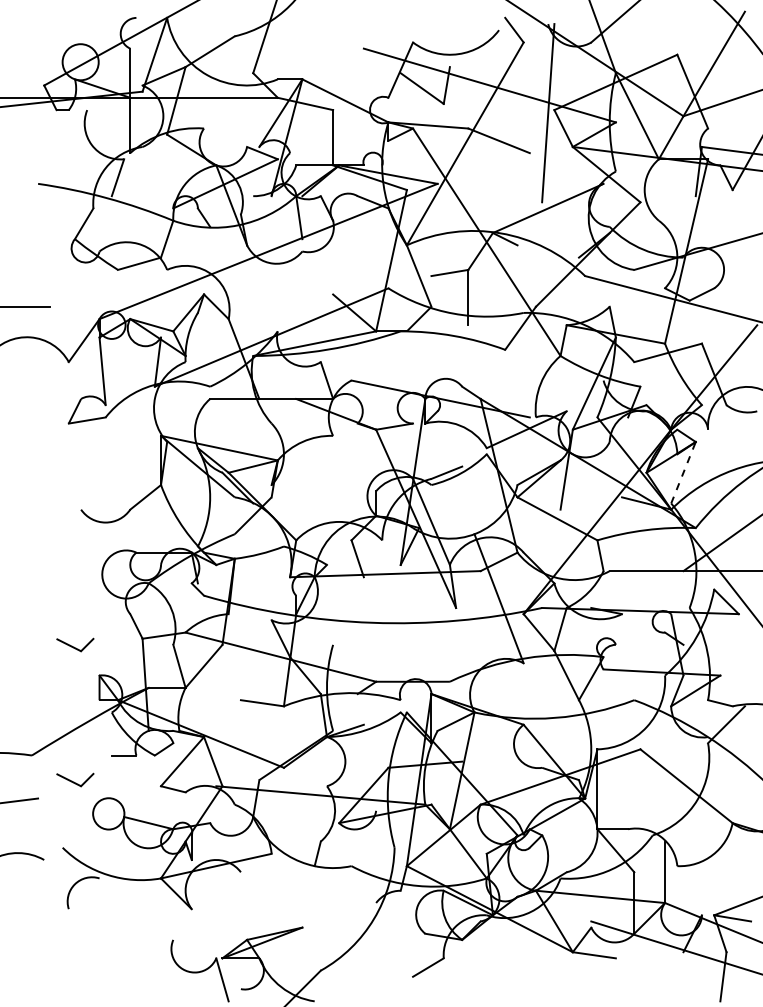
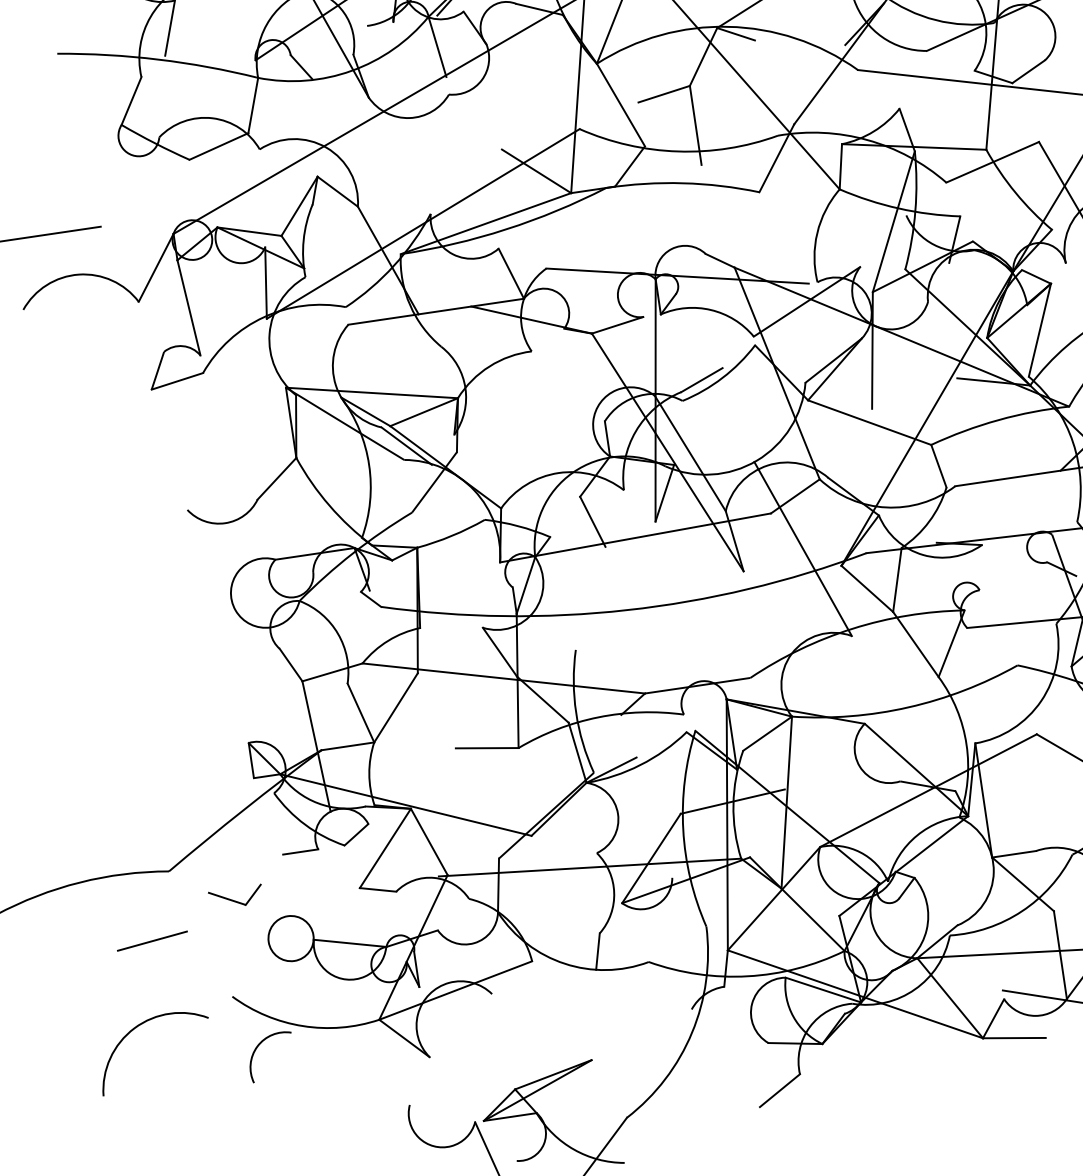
line: (683, 472) -> (1039, 329), dashed -> solid
part: (75, 644) -> (207, 703), removed

